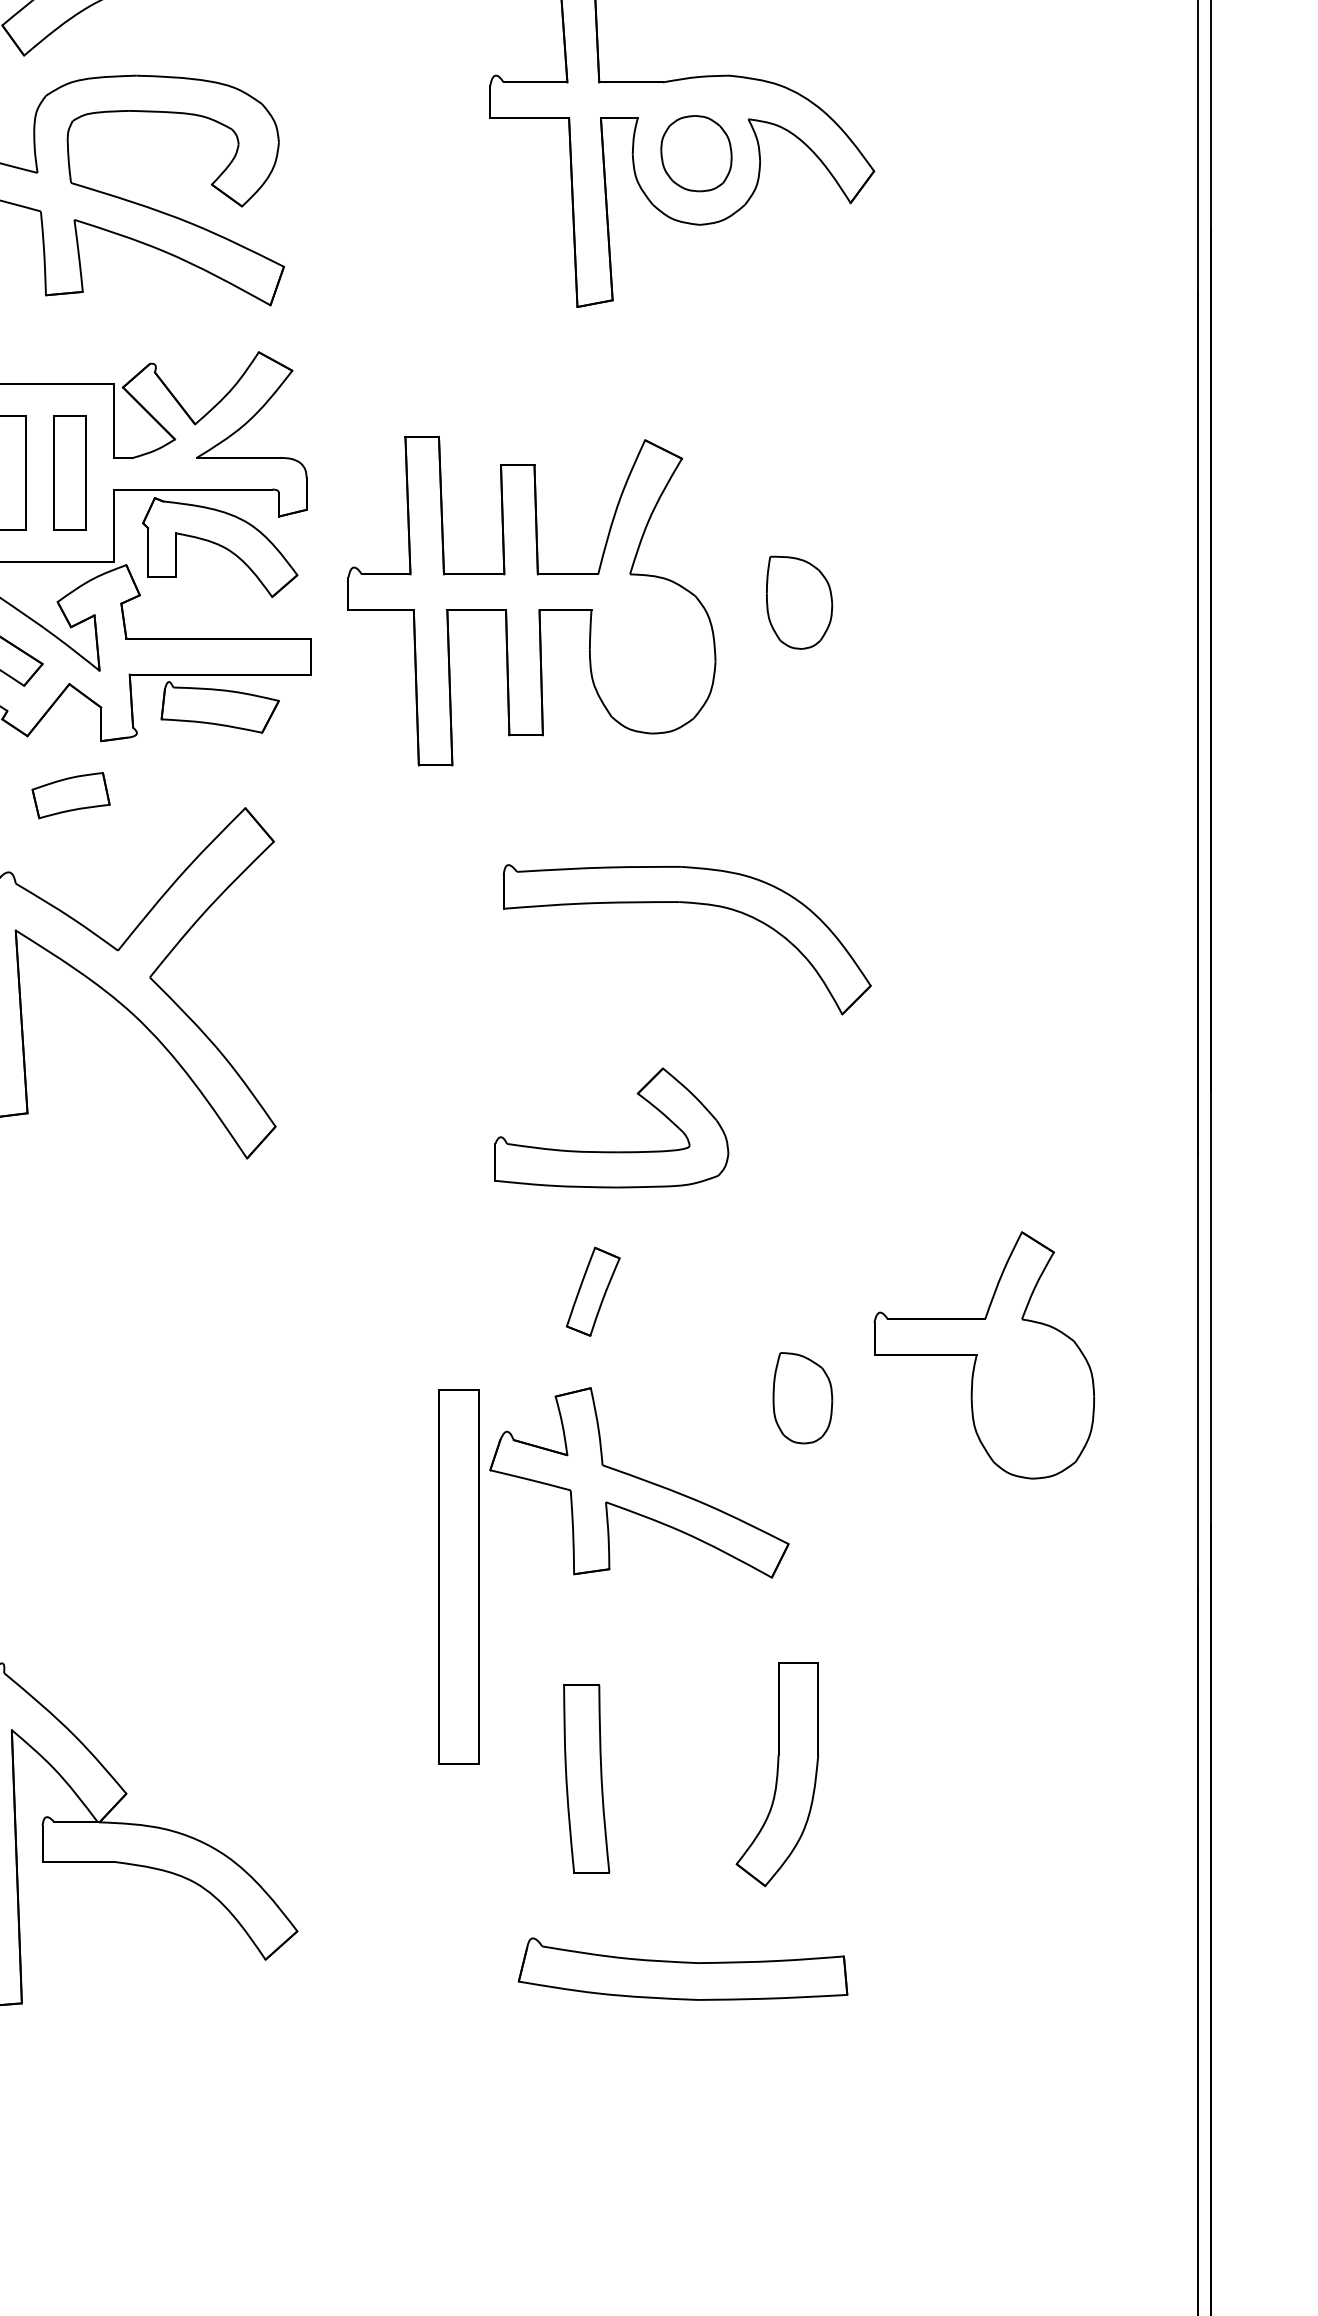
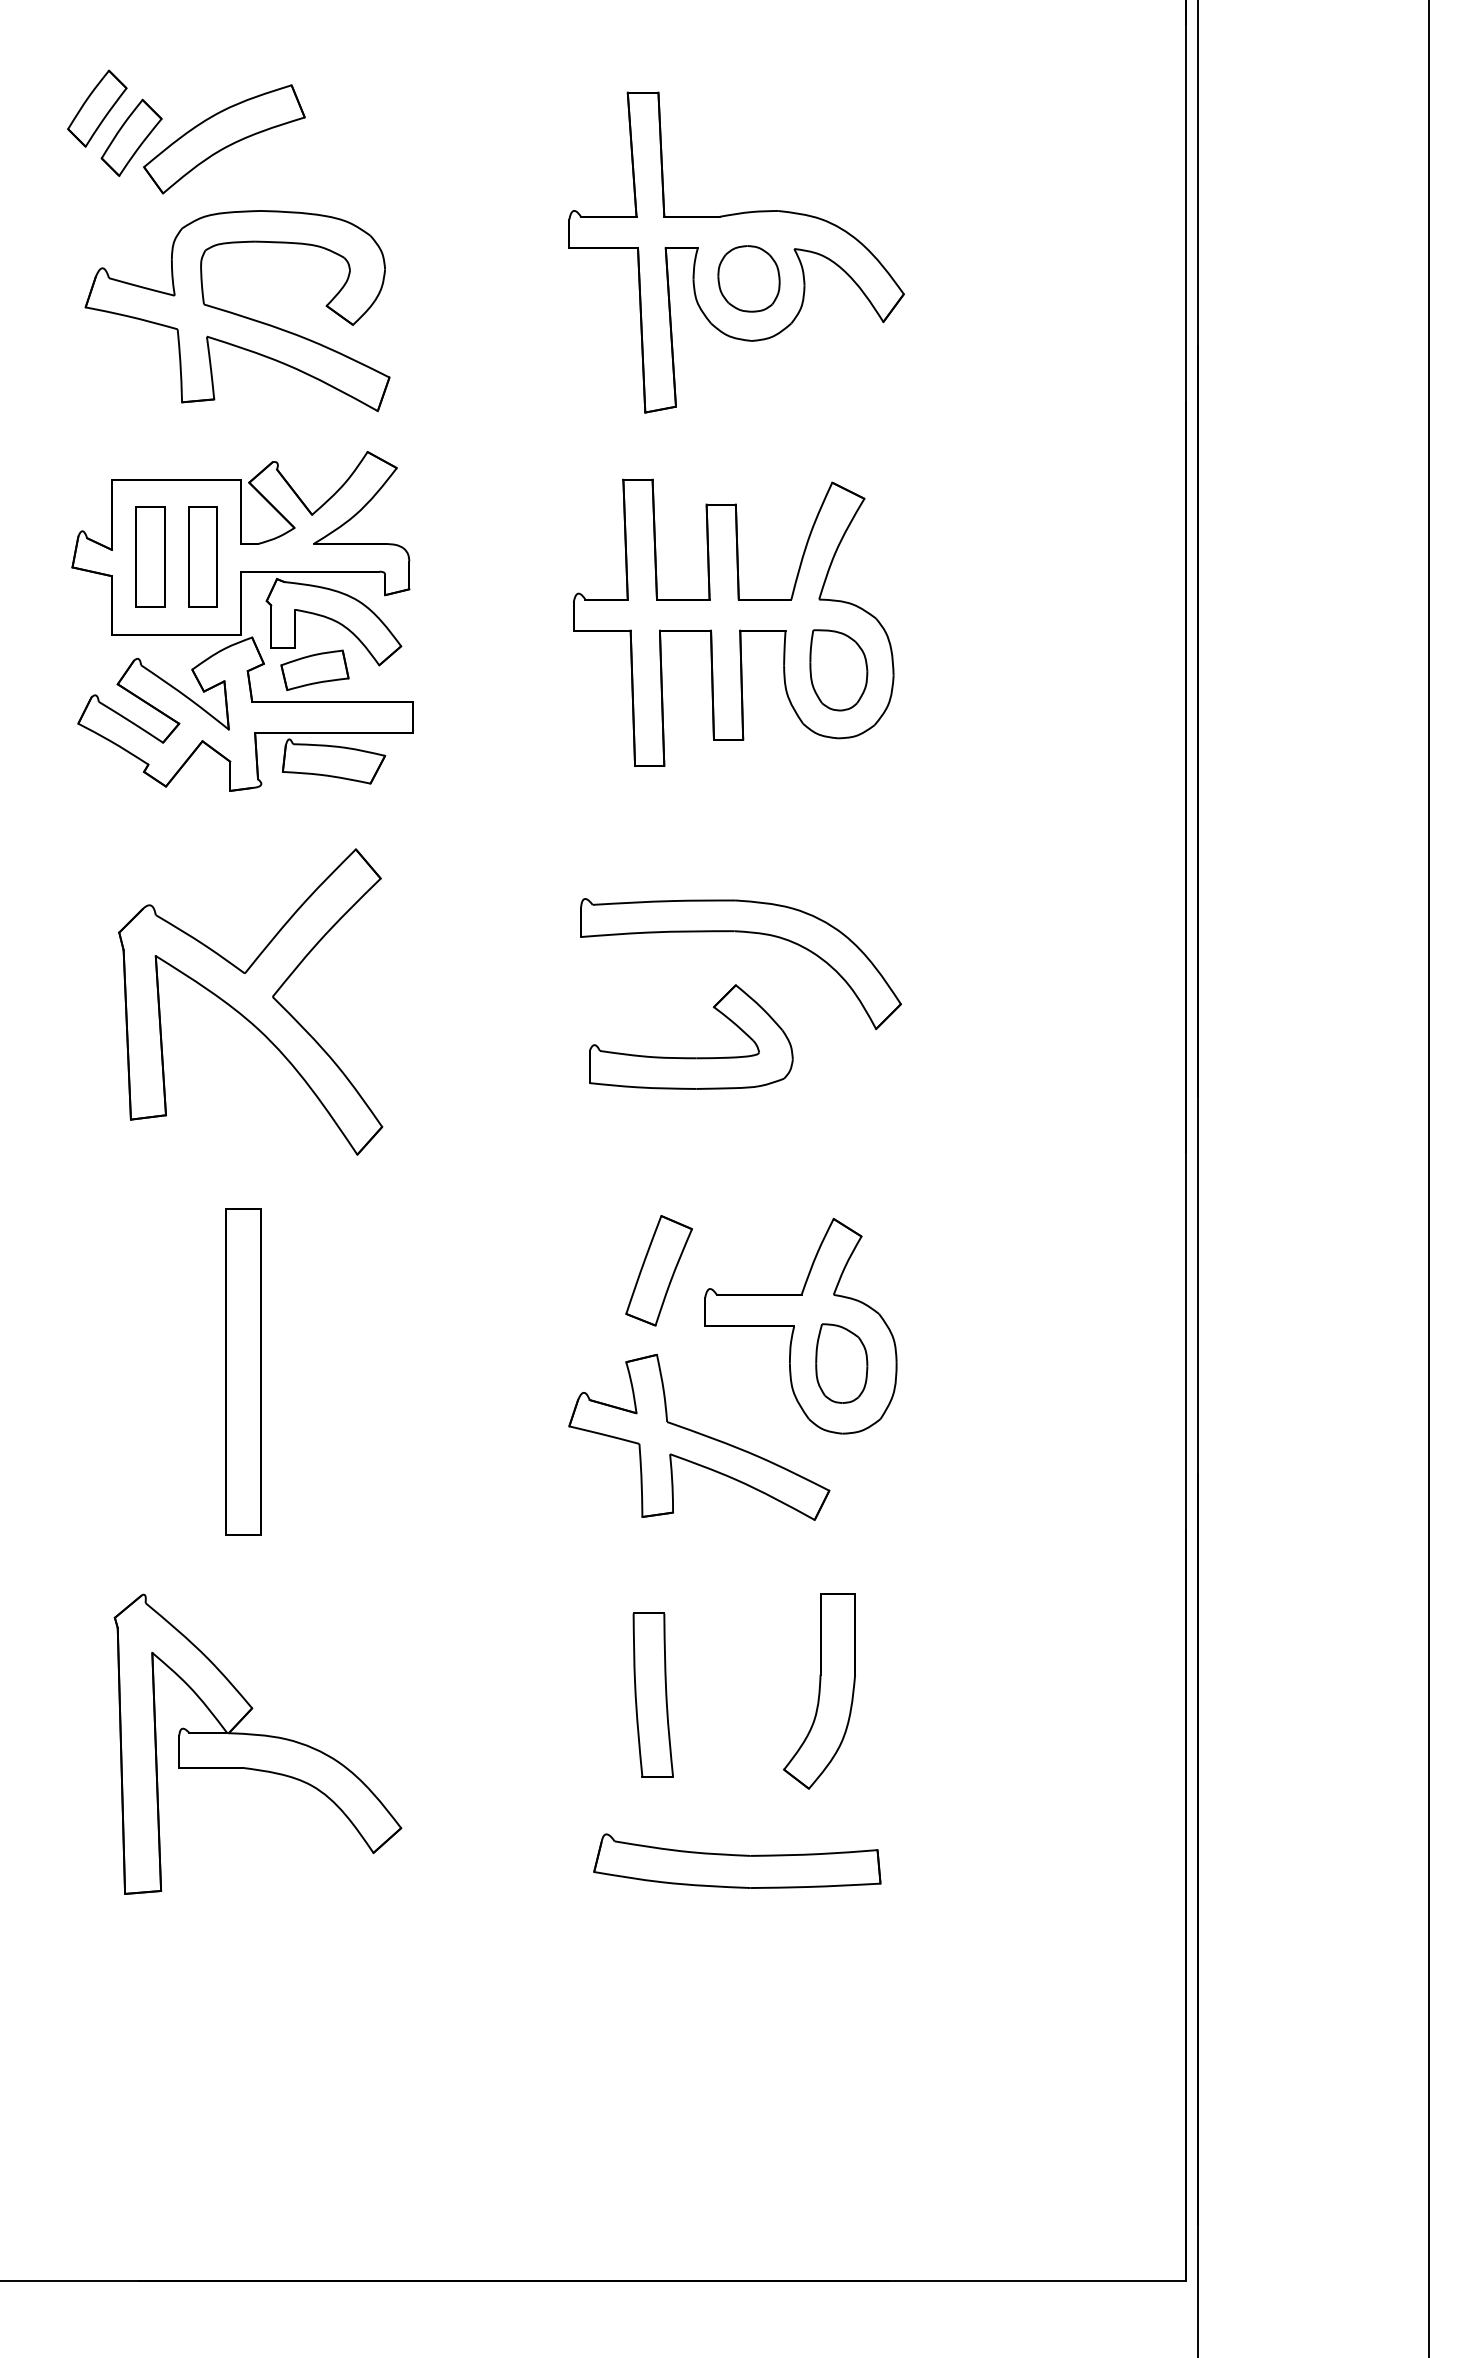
part: (531, 600) -> (733, 622), moved
part: (70, 795) -> (314, 670), moved
part: (612, 1151) -> (691, 1057), moved
part: (592, 1291) -> (658, 1270), size x1.43
part: (983, 1354) -> (800, 1325), moved
part: (459, 1577) -> (243, 1371), moved

